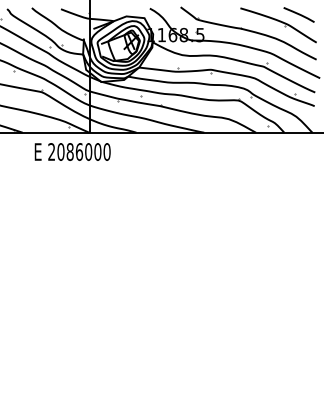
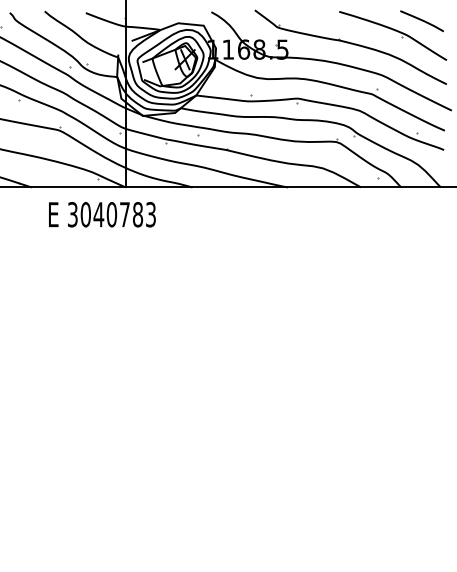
text: (79, 152) -> (112, 215), 2086000 -> 3040783

